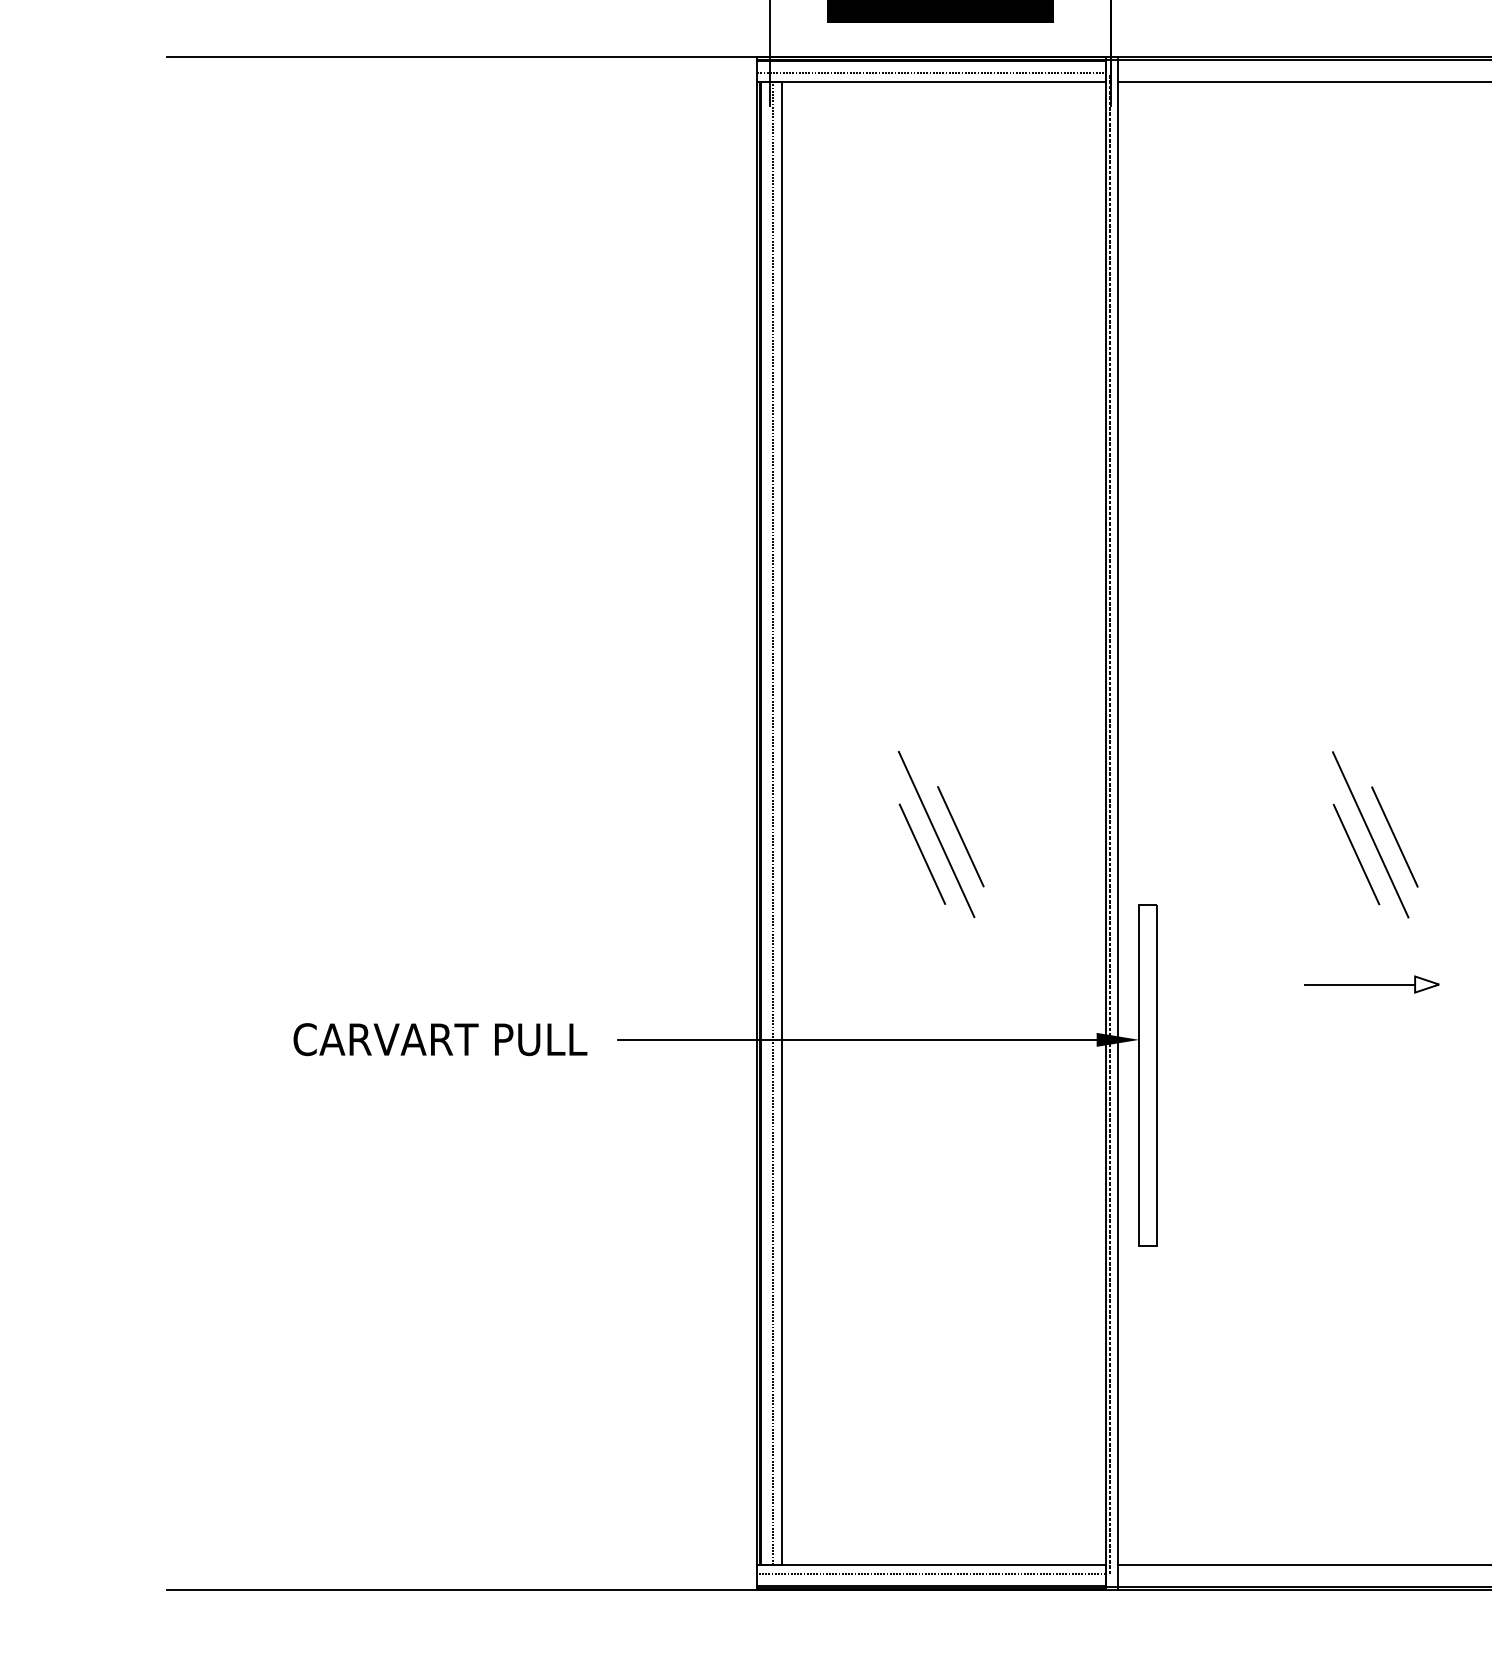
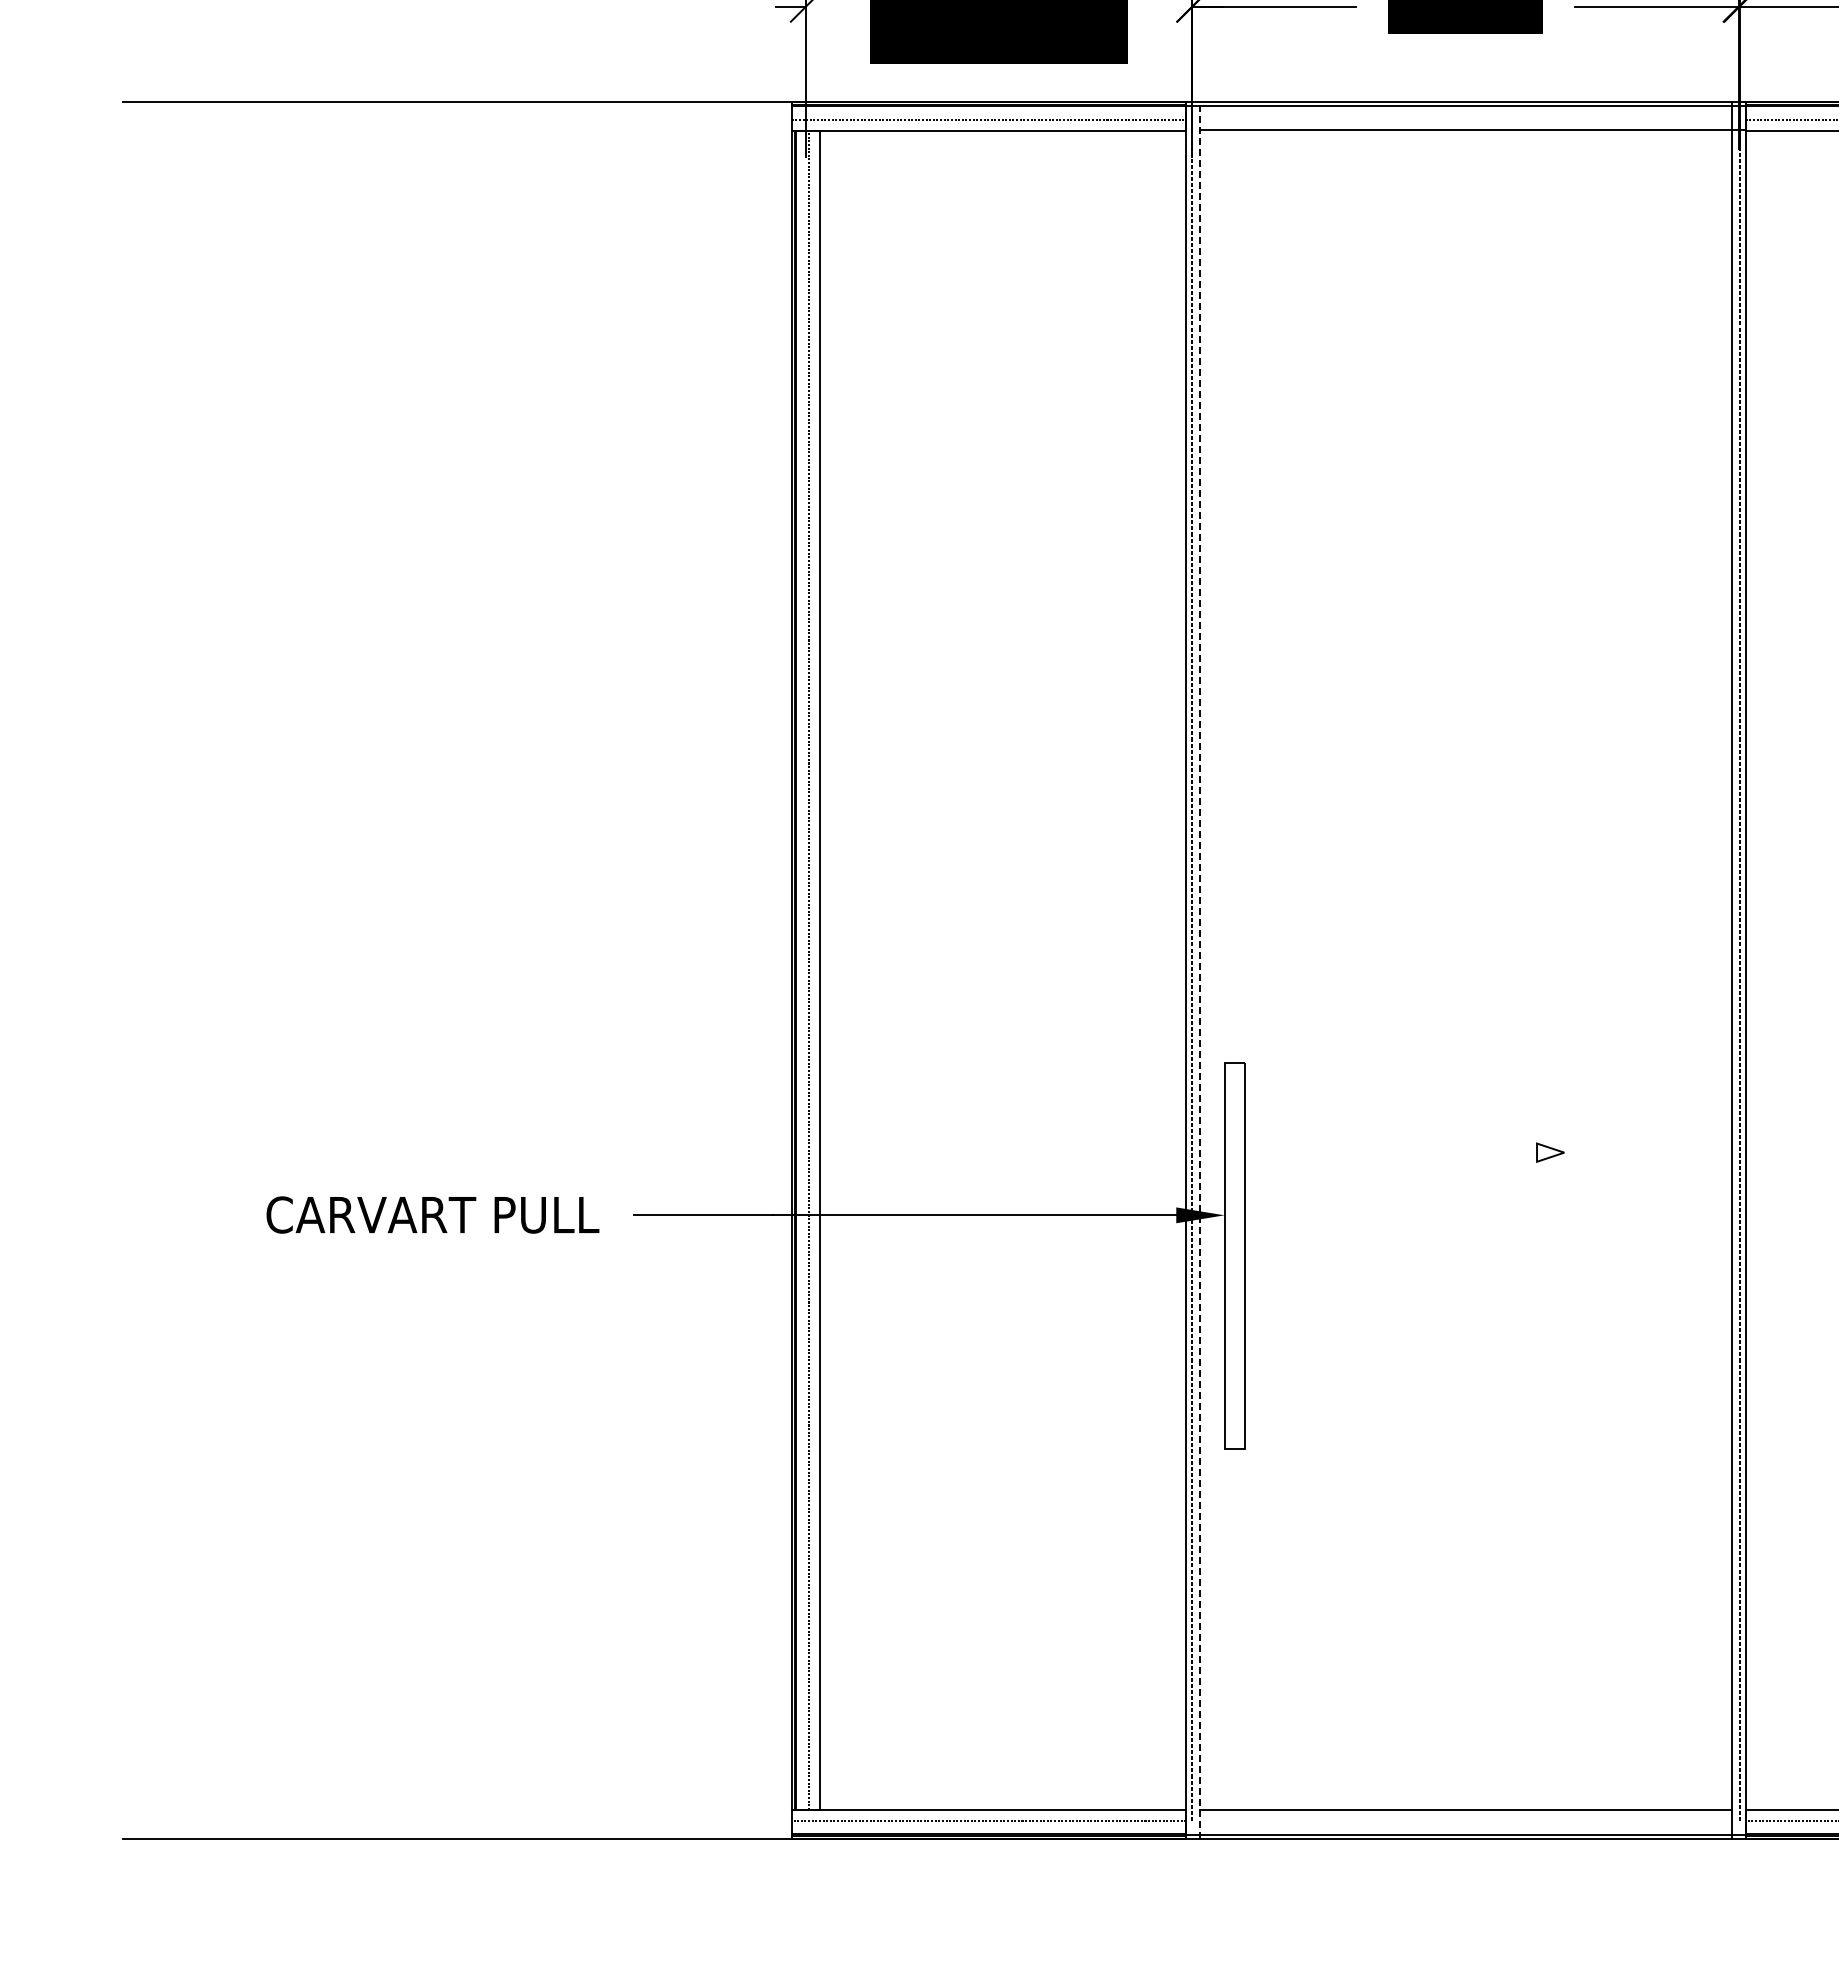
line: (1118, 822) -> (1200, 969), solid -> dashed
part: (941, 834) -> (1000, 982), removed
part: (1374, 834) -> (1491, 982), removed
line: (1359, 984) -> (1474, 1152), removed

